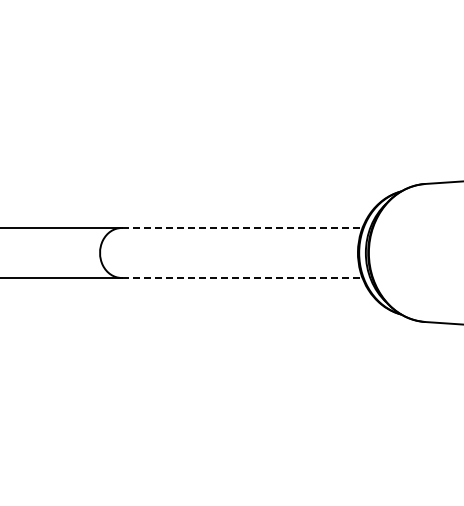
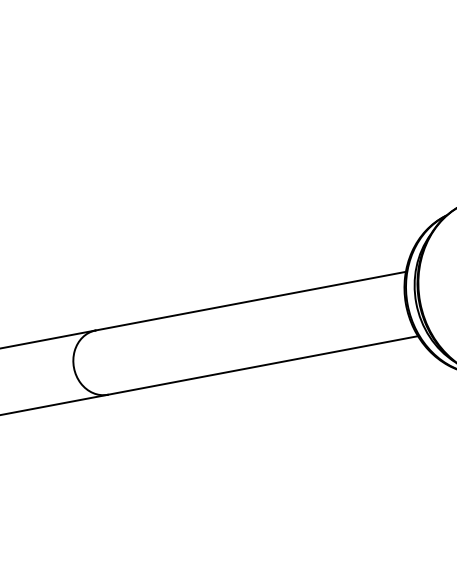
line: (242, 228) -> (251, 301), dashed -> solid
line: (242, 277) -> (263, 364), dashed -> solid

